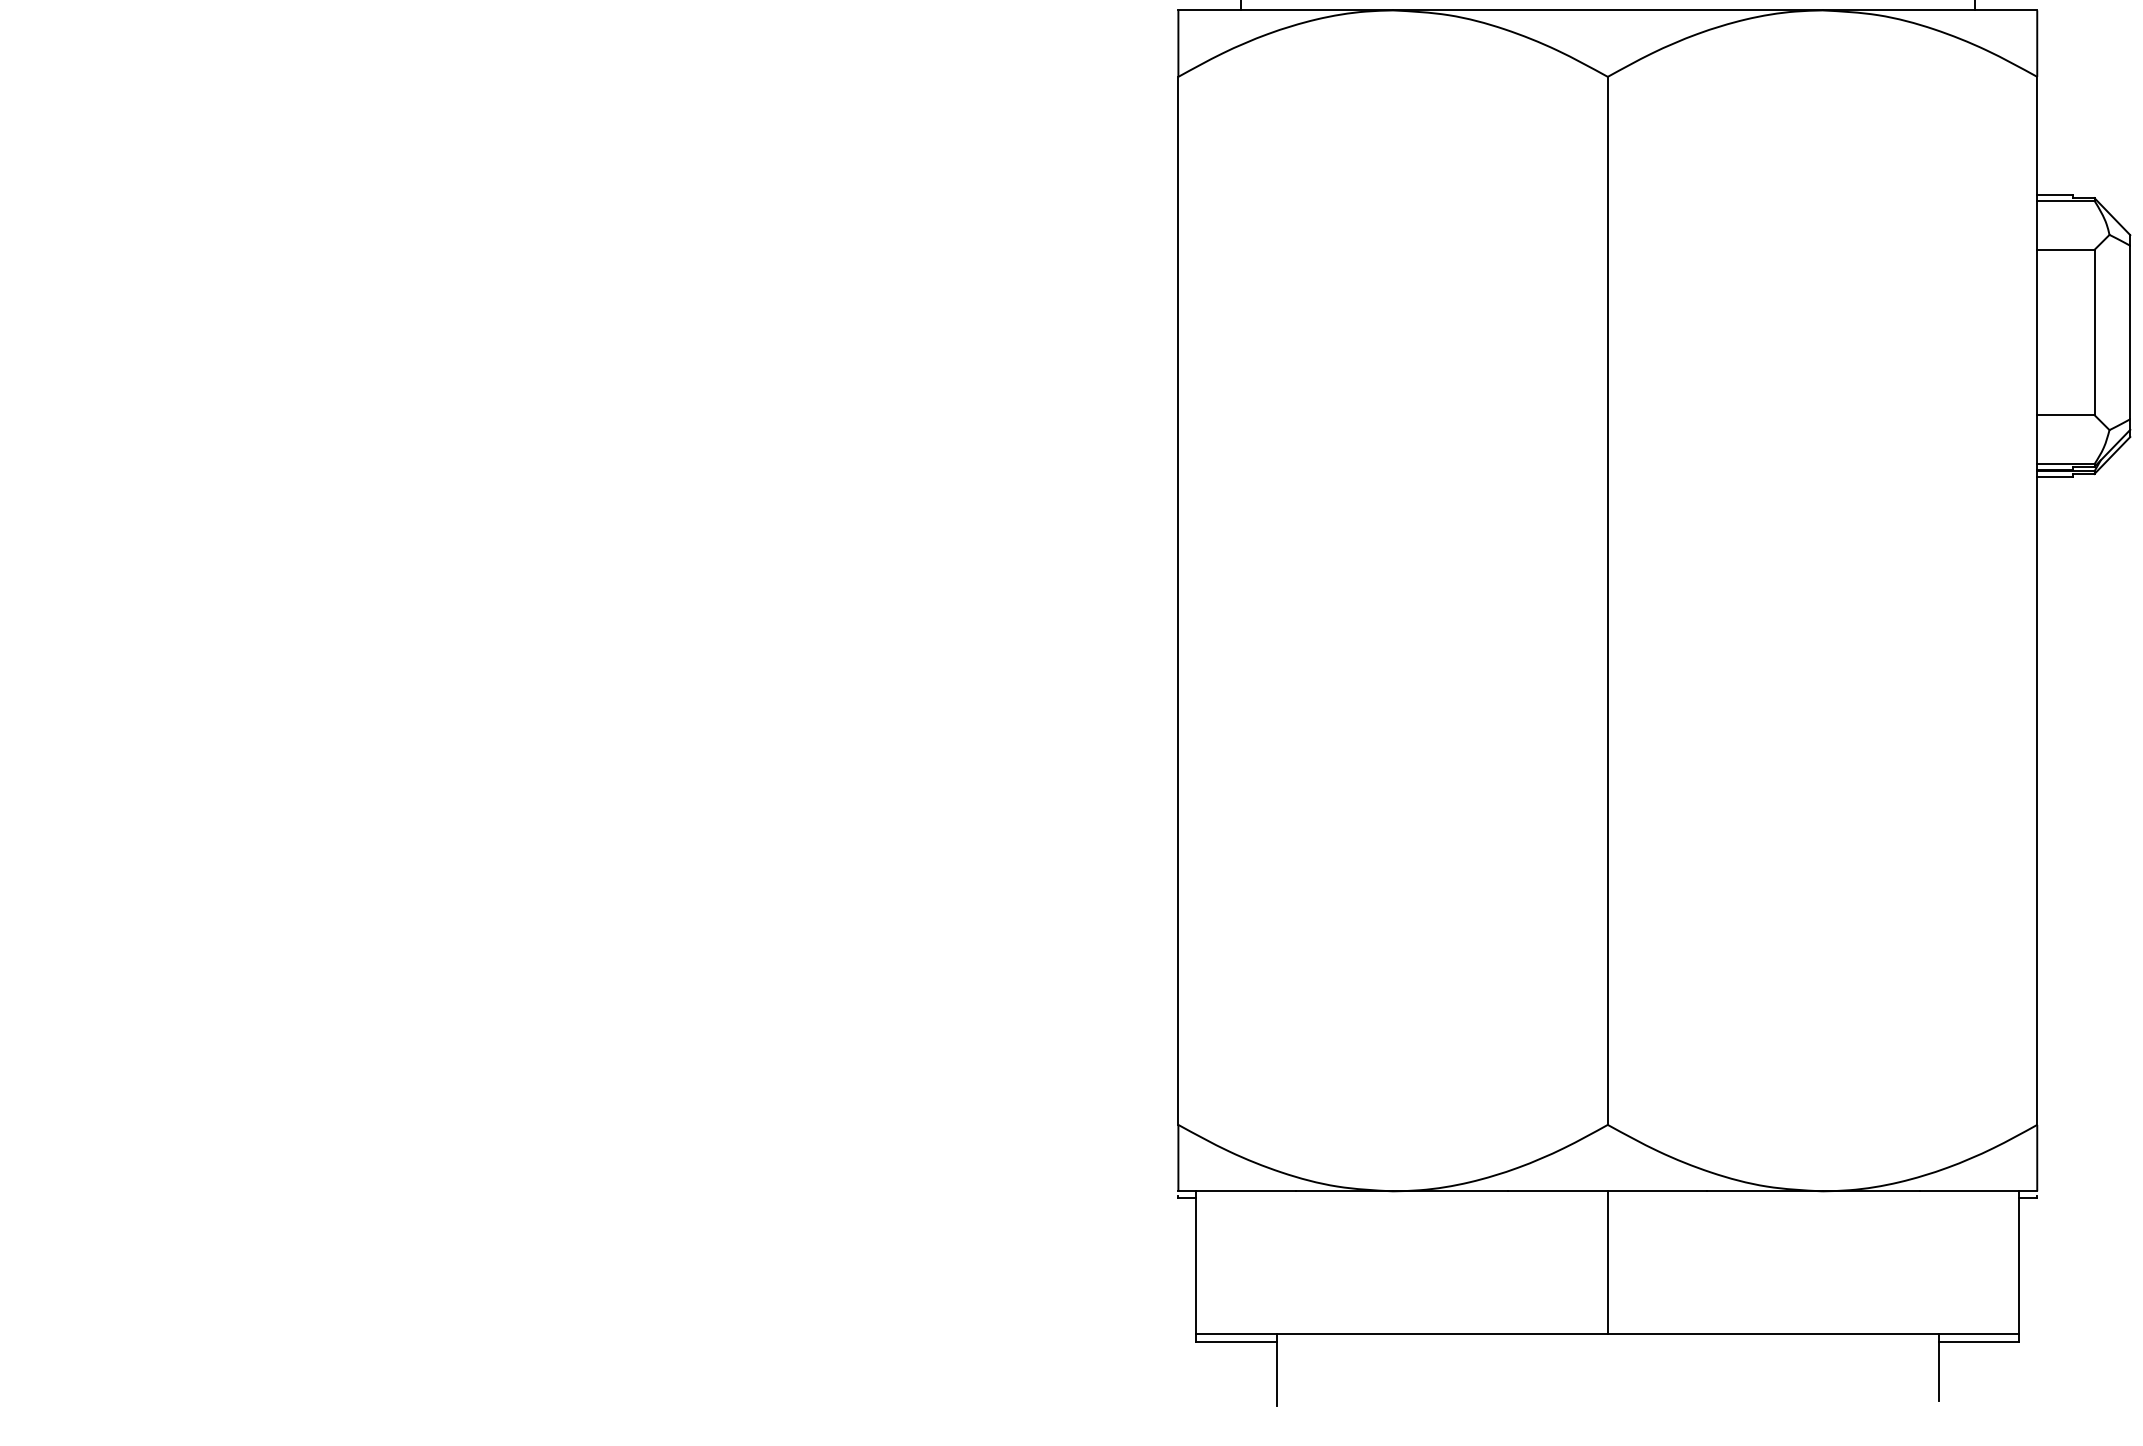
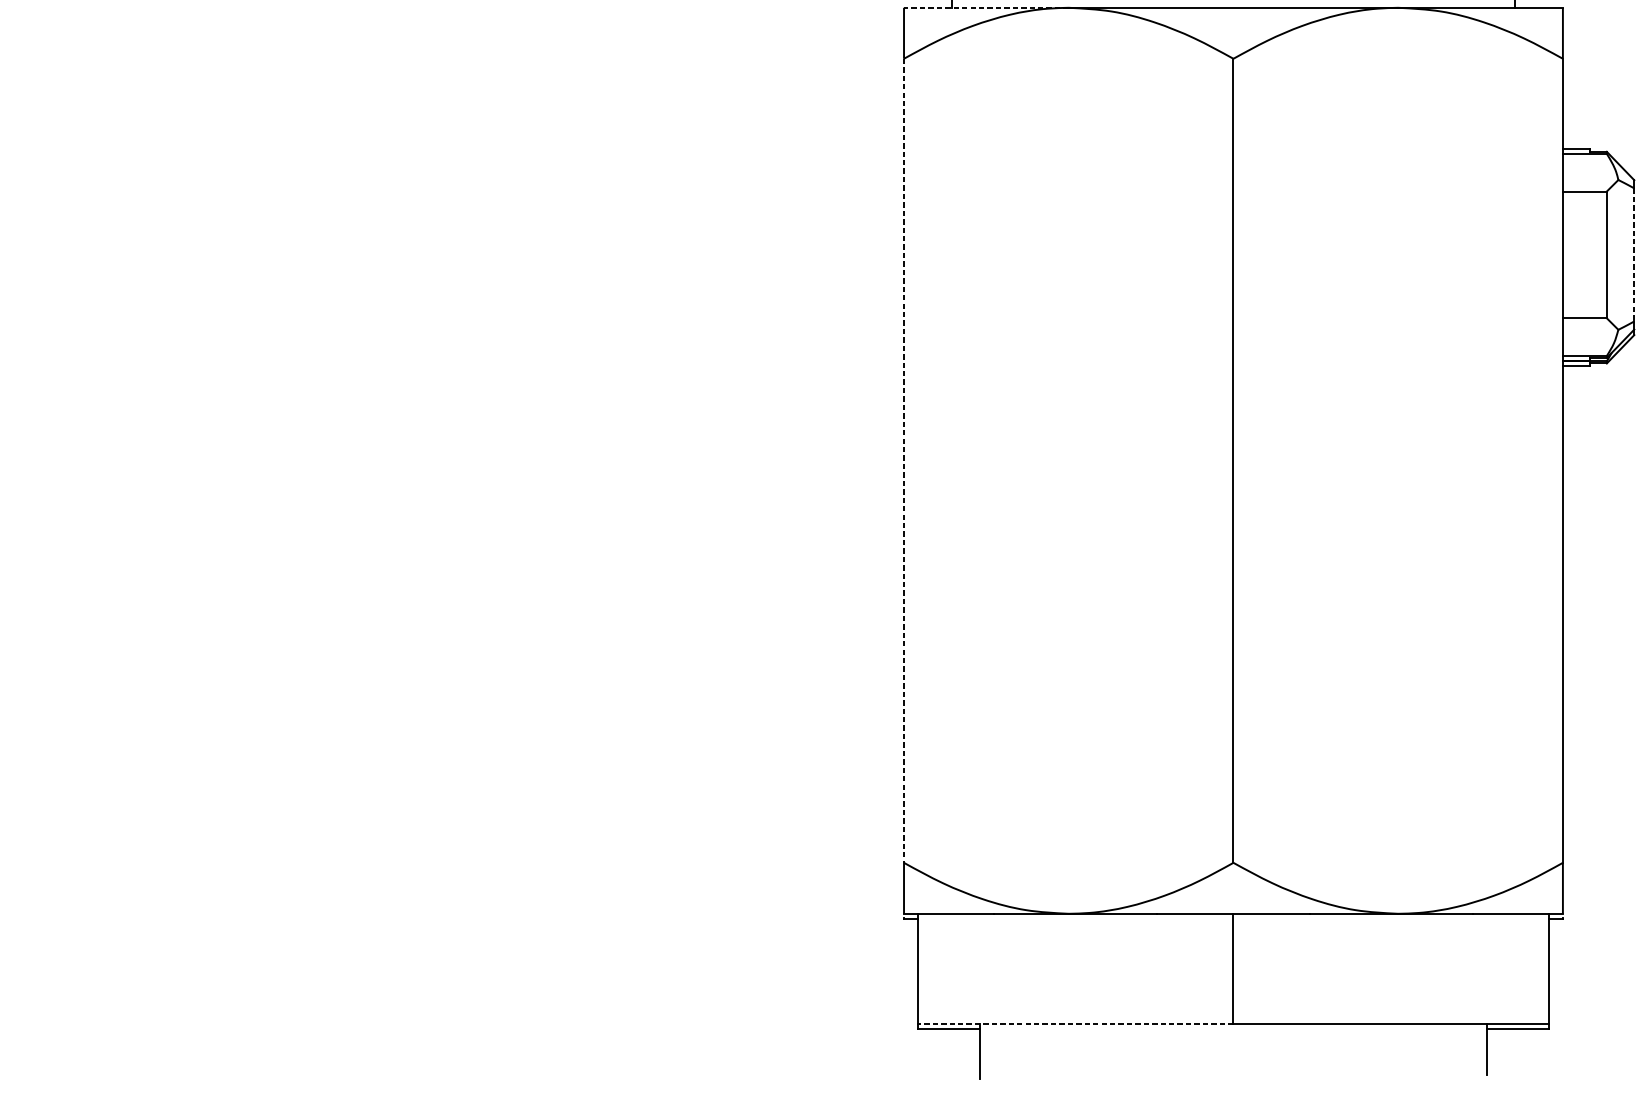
line: (1285, 10) -> (986, 7), solid -> dashed
line: (2130, 332) -> (1634, 254), solid -> dashed
line: (1178, 601) -> (904, 461), solid -> dashed
line: (1402, 1334) -> (1075, 1023), solid -> dashed

